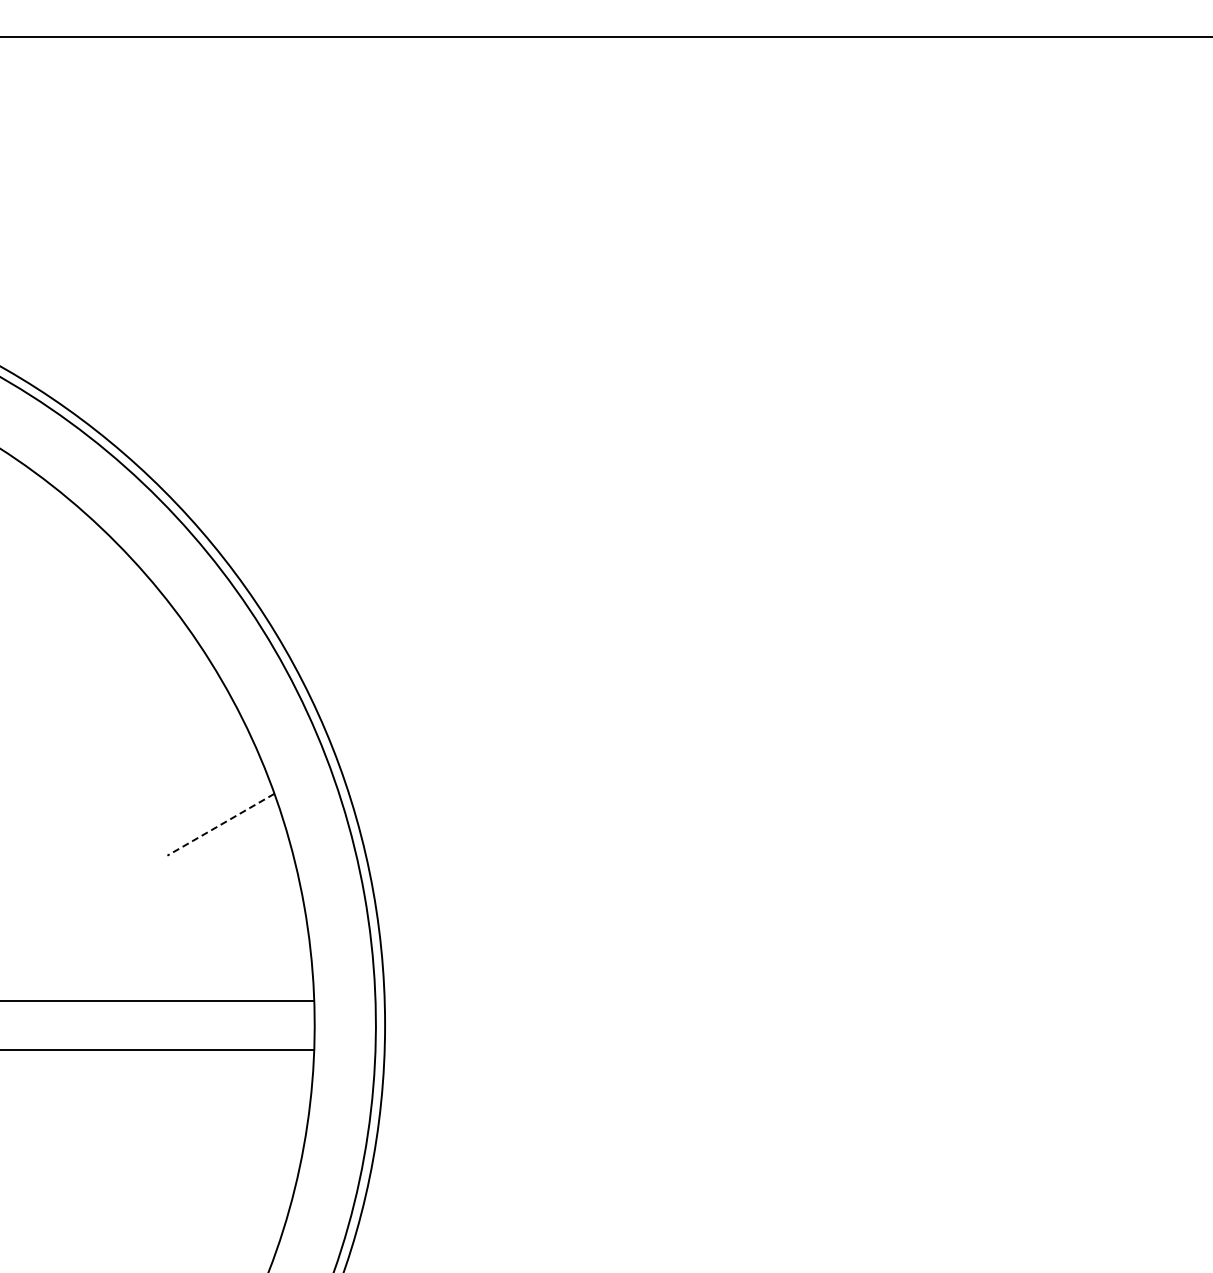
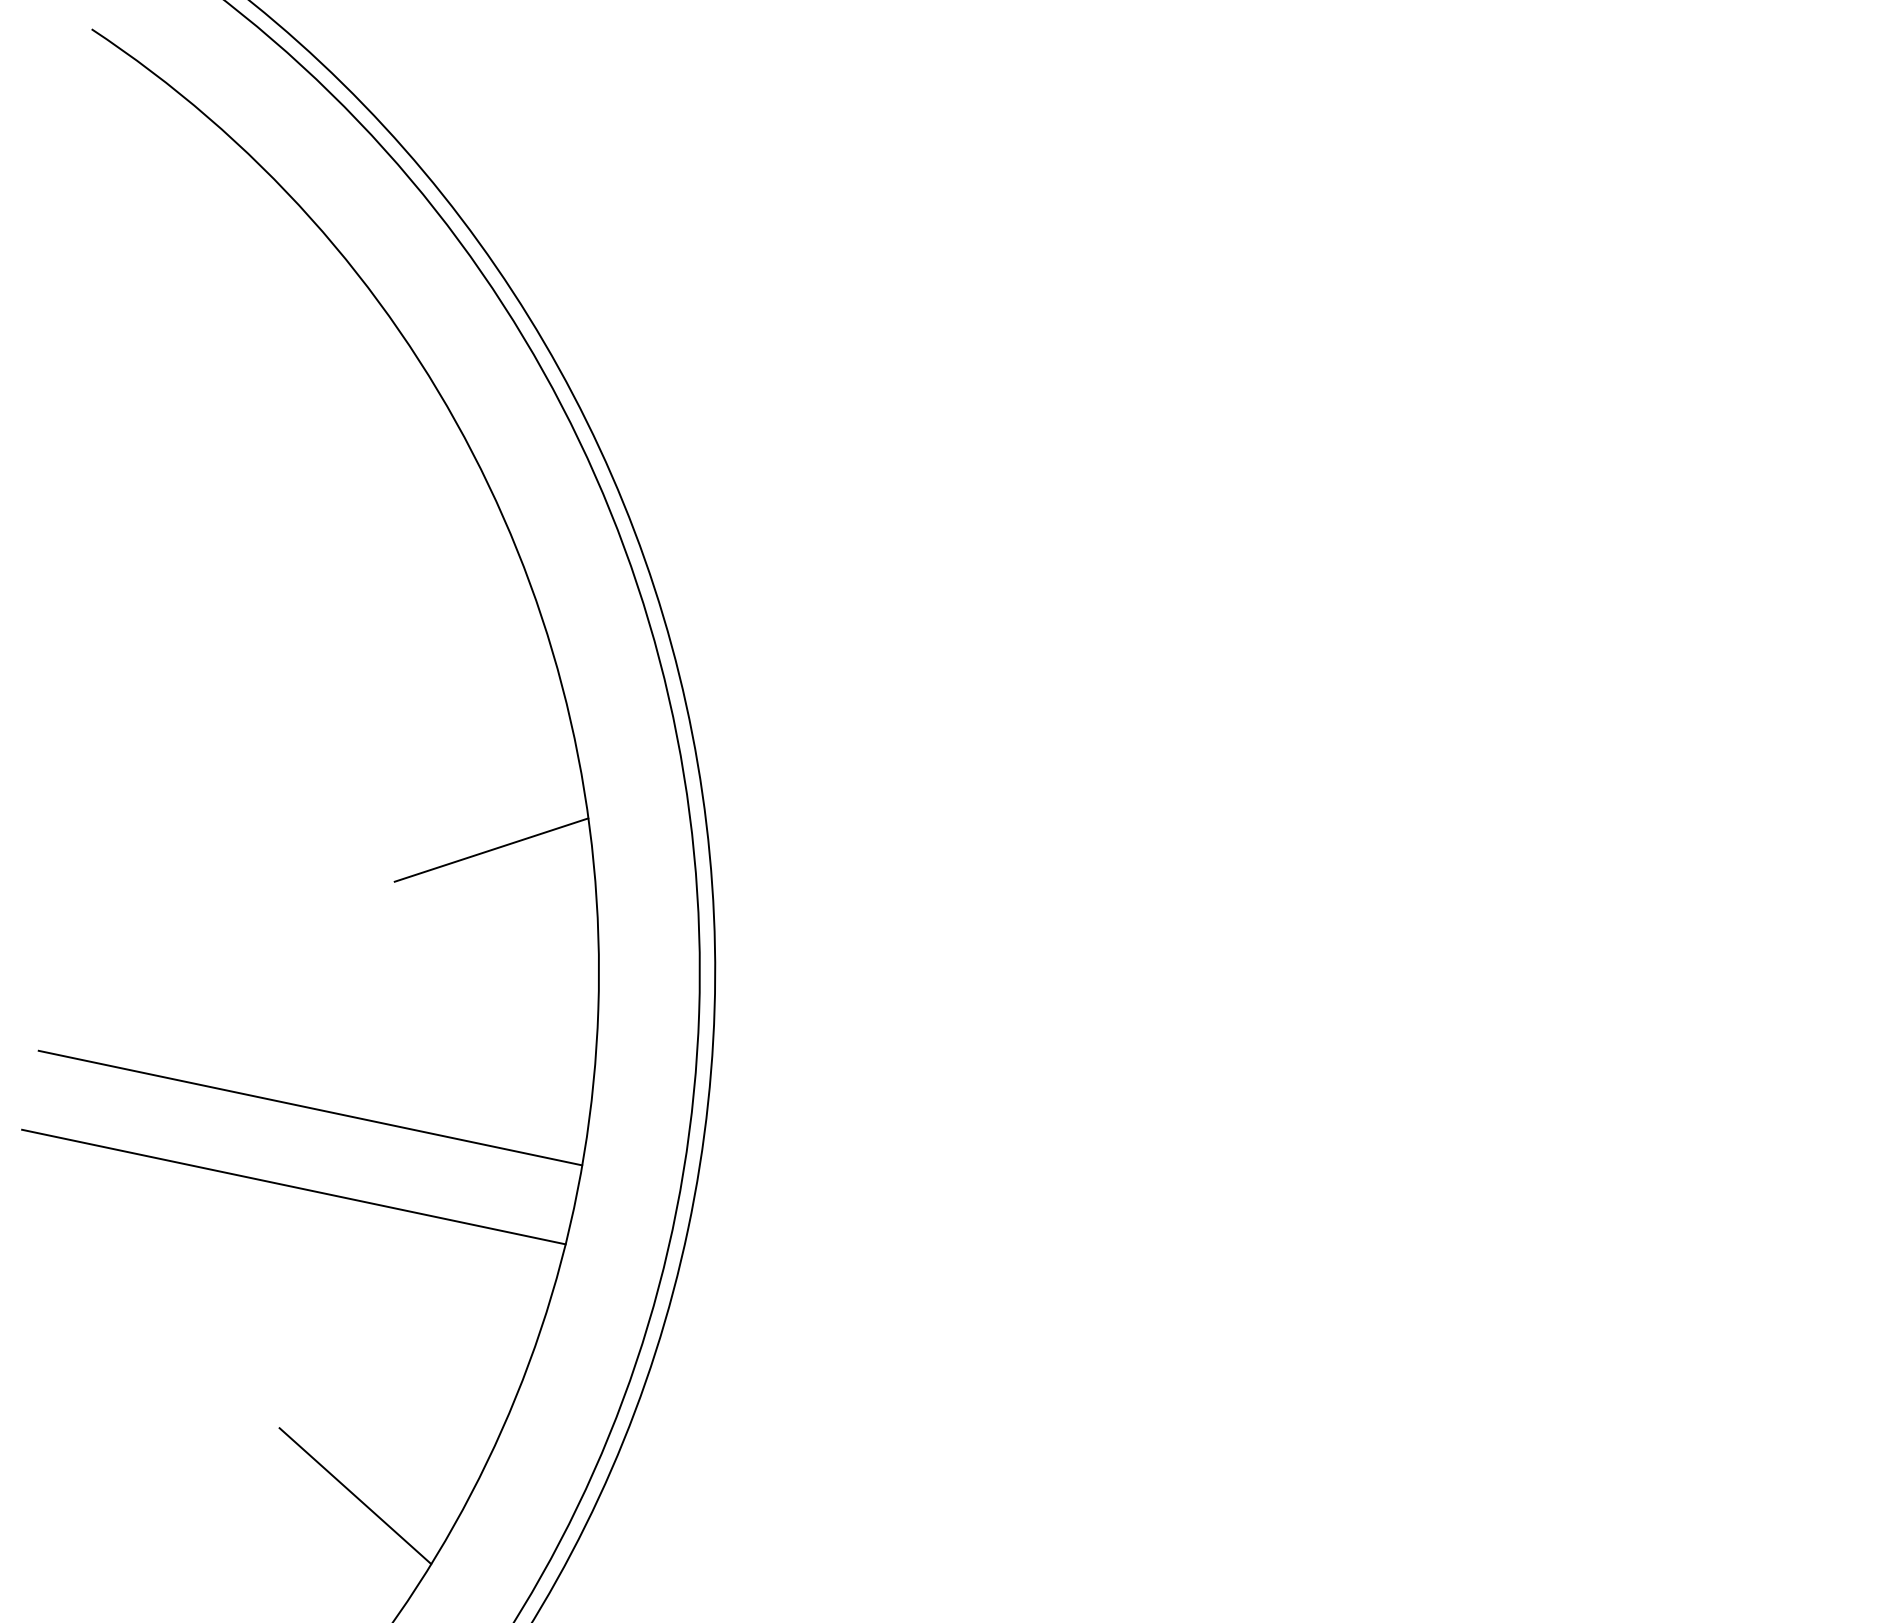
line: (220, 824) -> (490, 849), dashed -> solid
line: (220, 1225) -> (354, 1496), added

